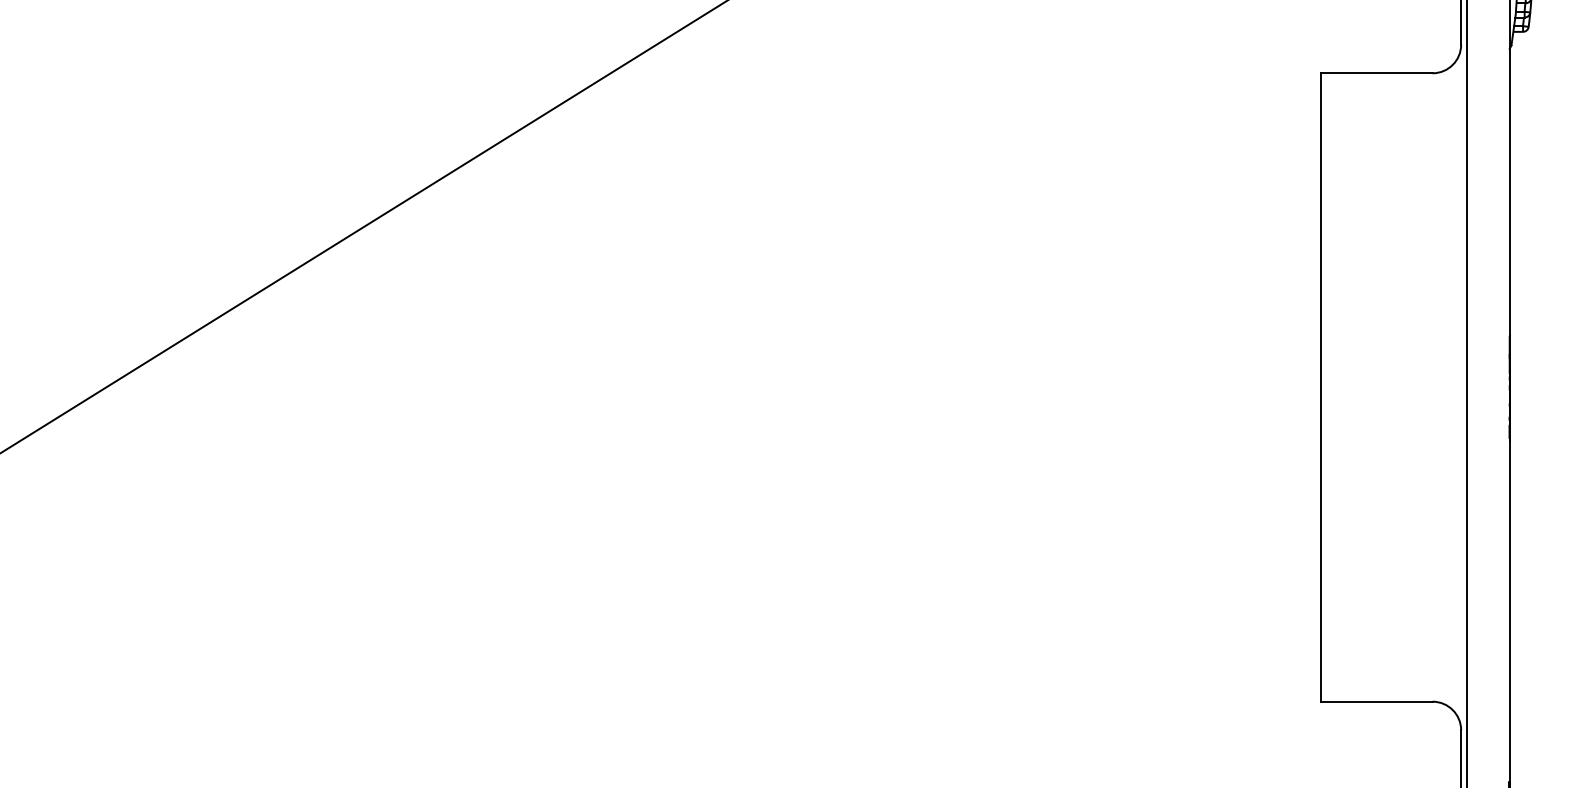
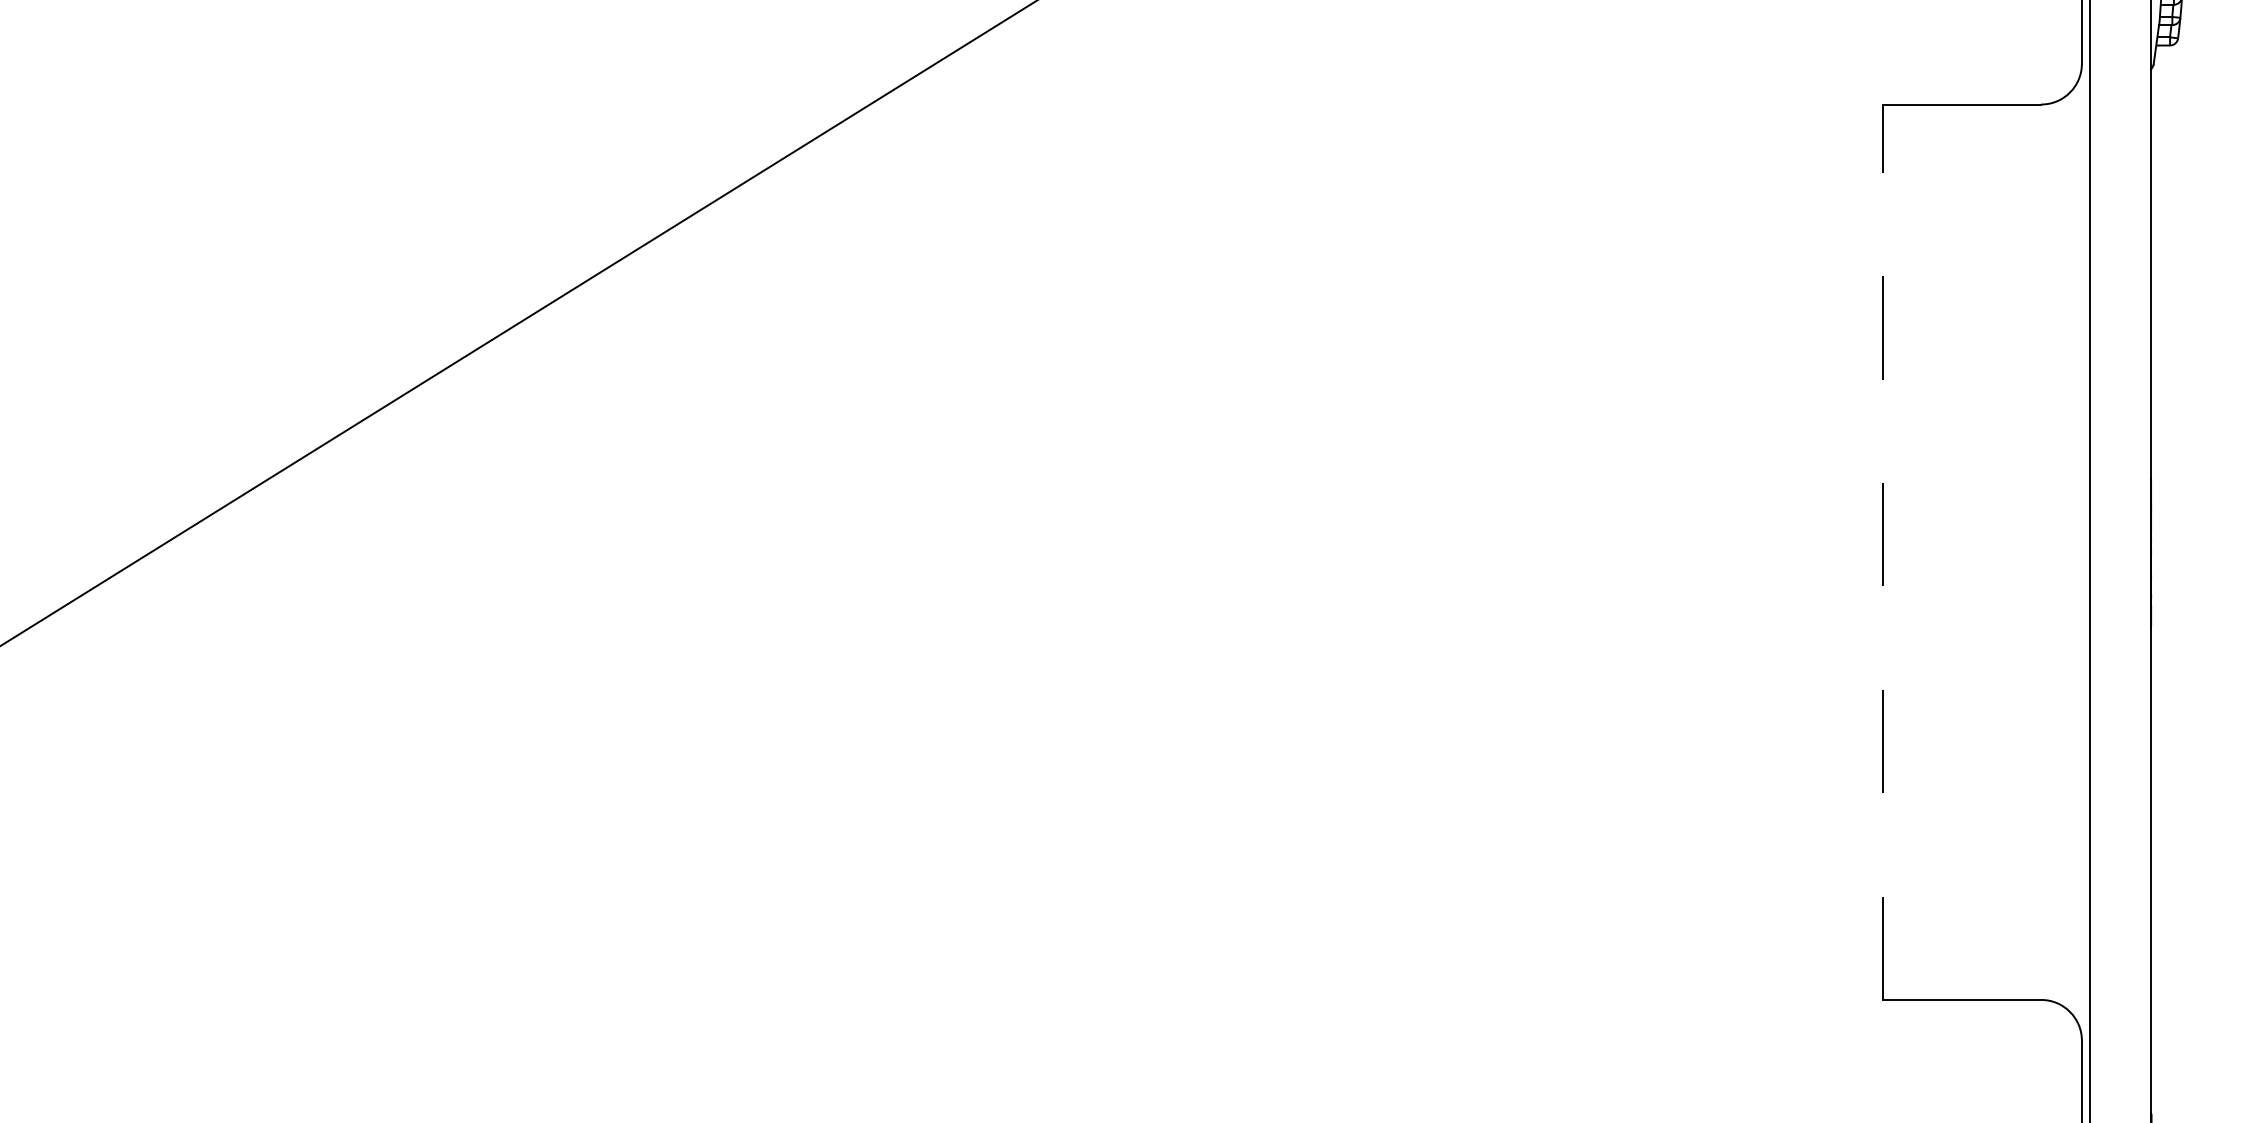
line: (1321, 387) -> (1882, 552), solid -> dashed

